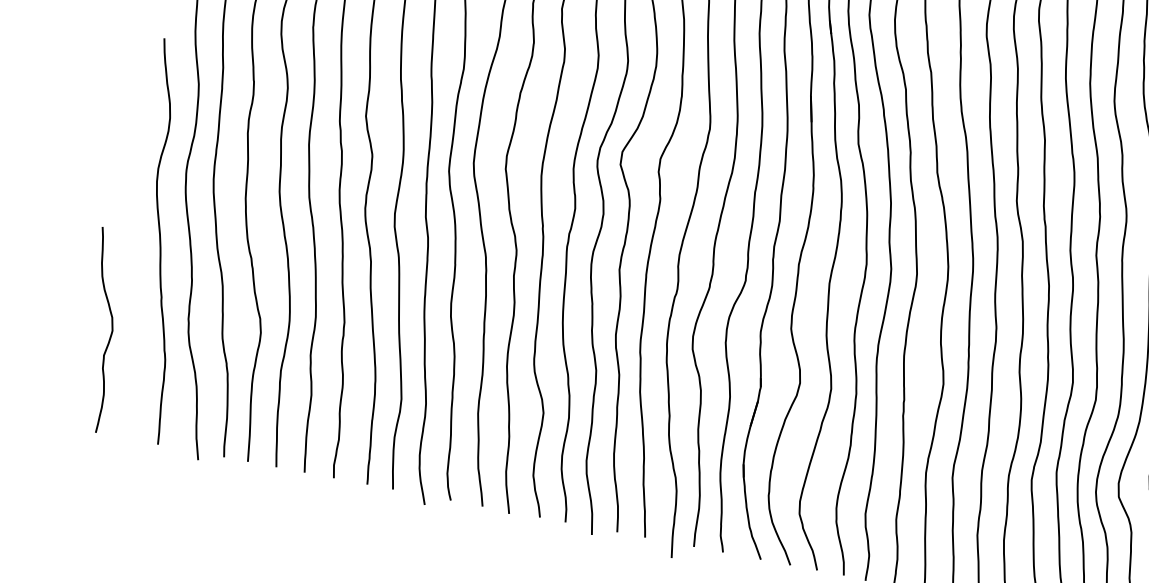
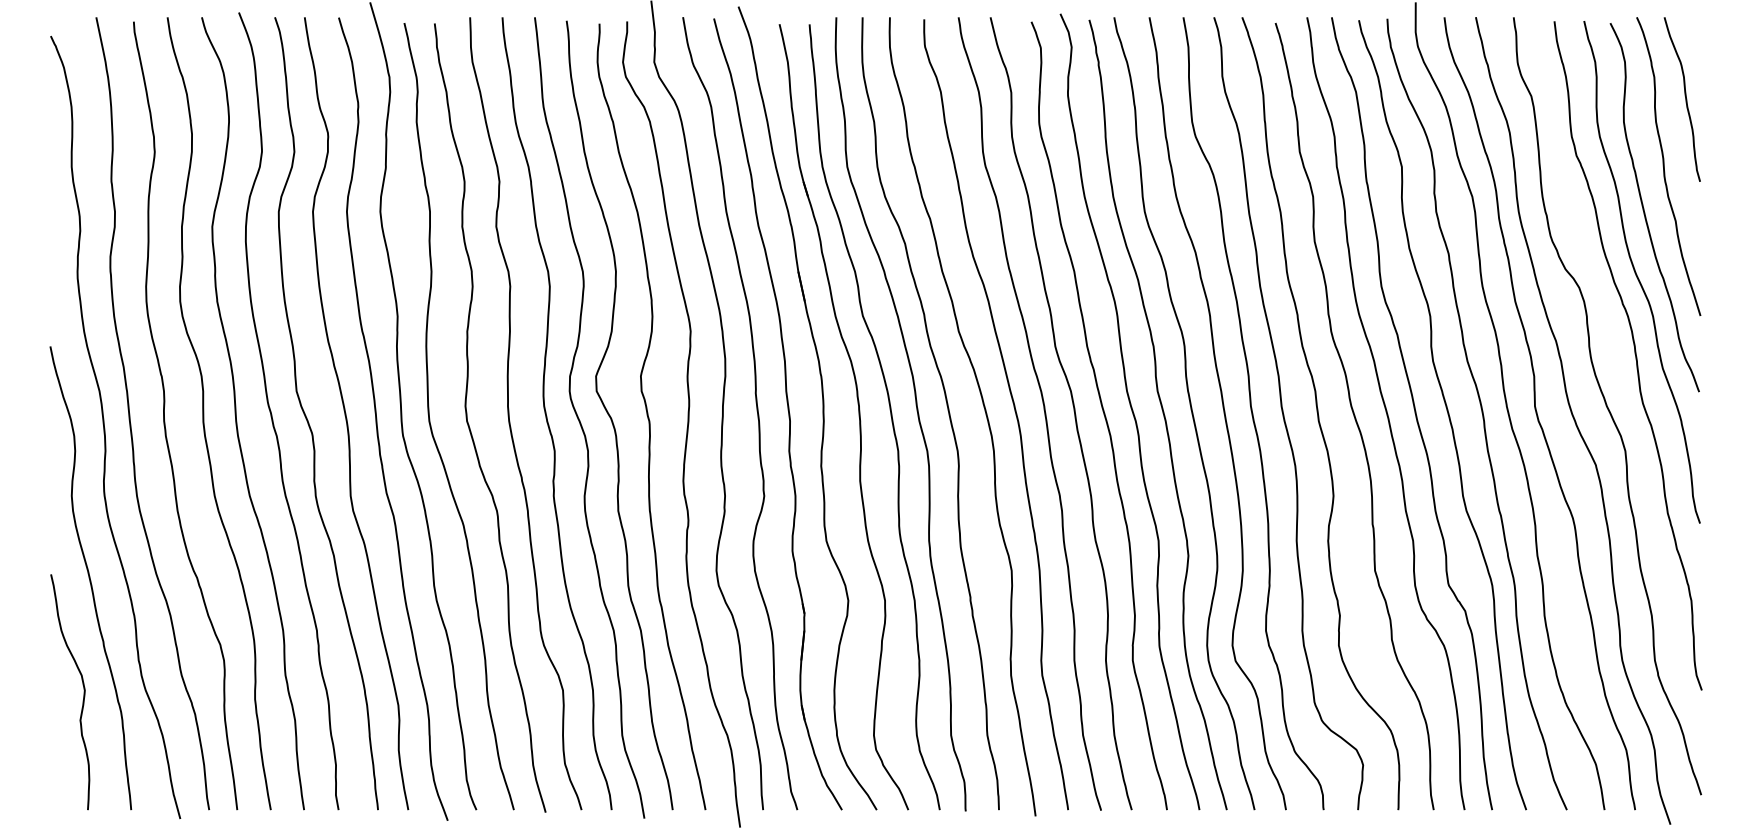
curve: (111, 332) -> (83, 692), moved

